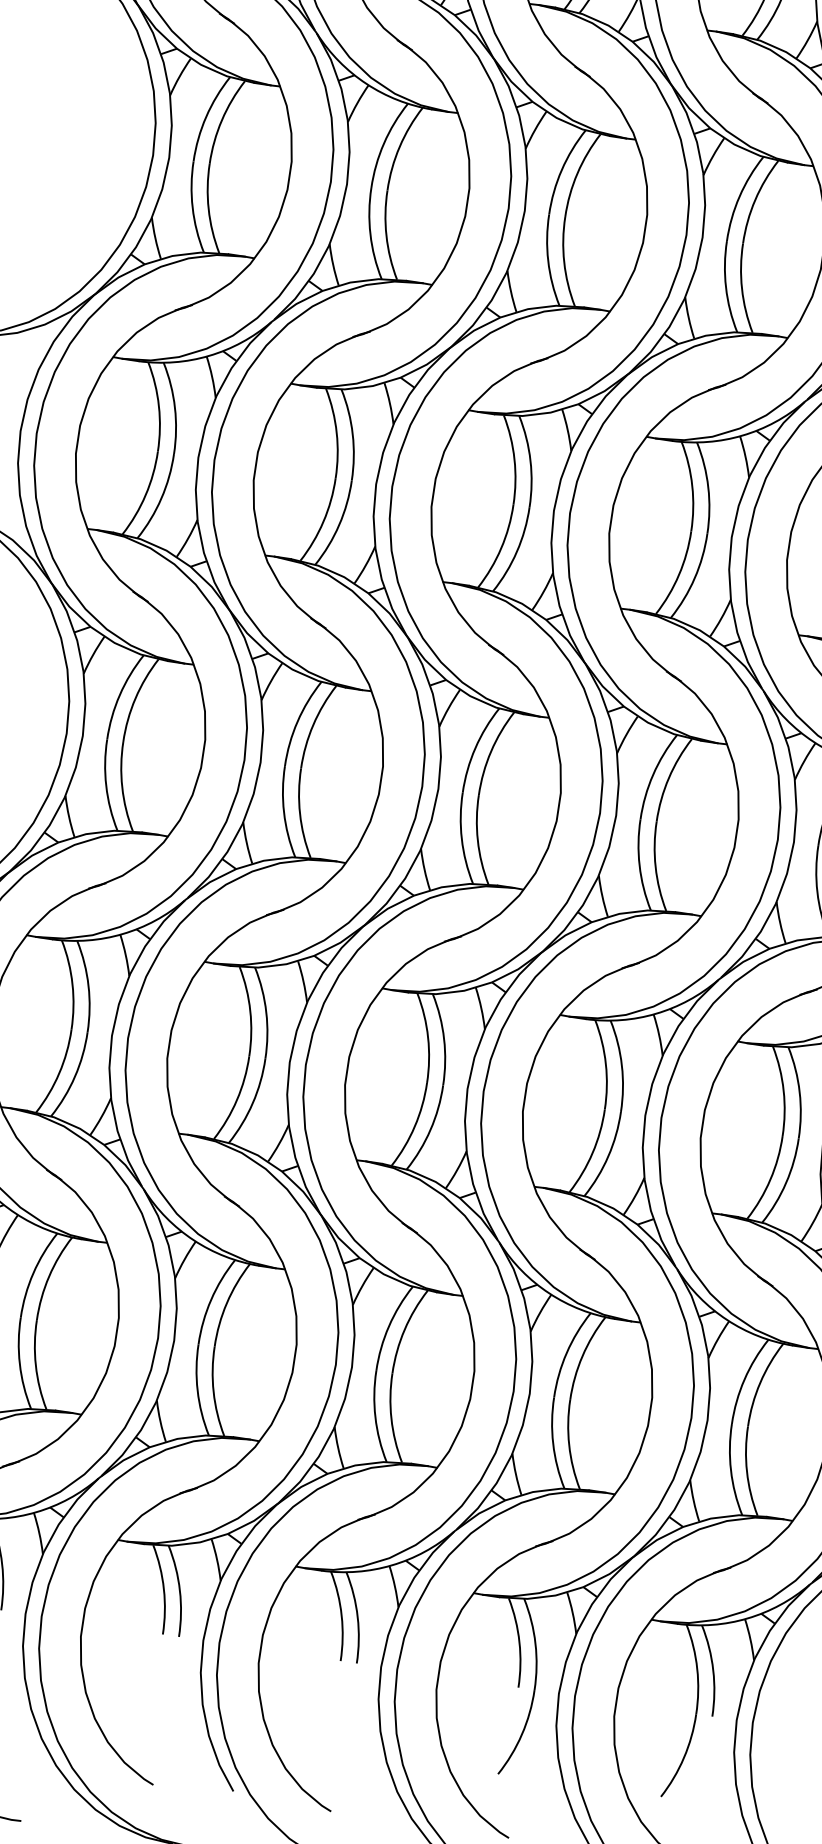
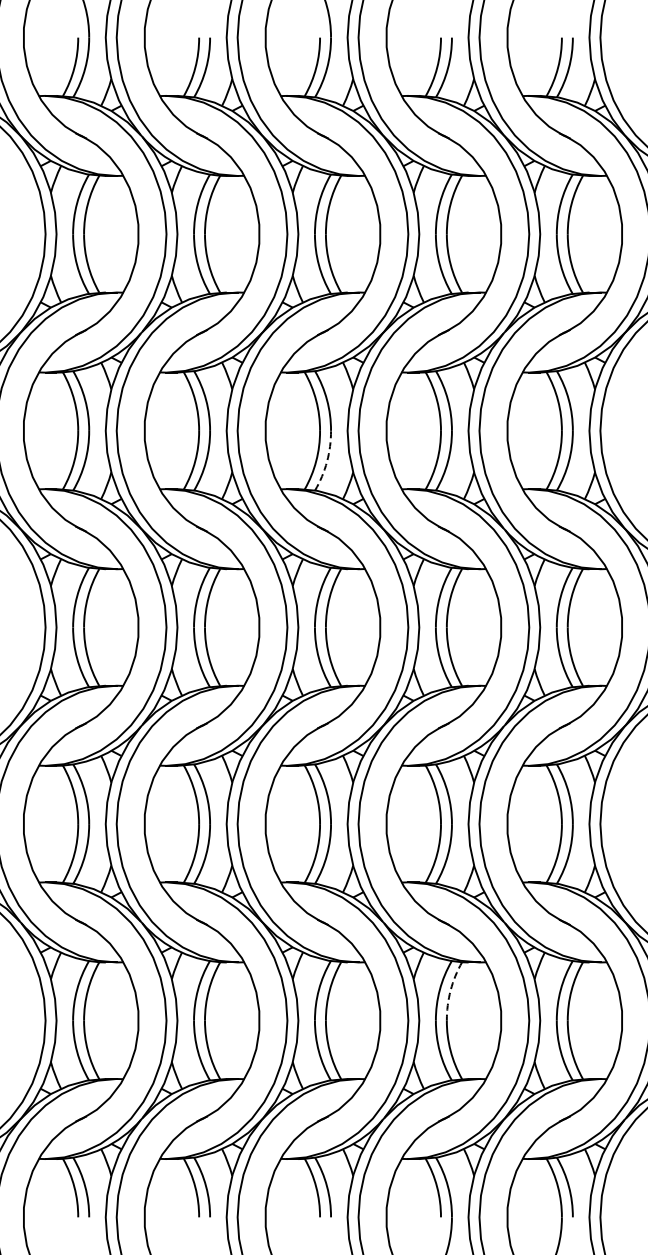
arc: (517, 551) -> (327, 461), solid -> dashed
arc: (582, 1356) -> (450, 990), solid -> dashed

